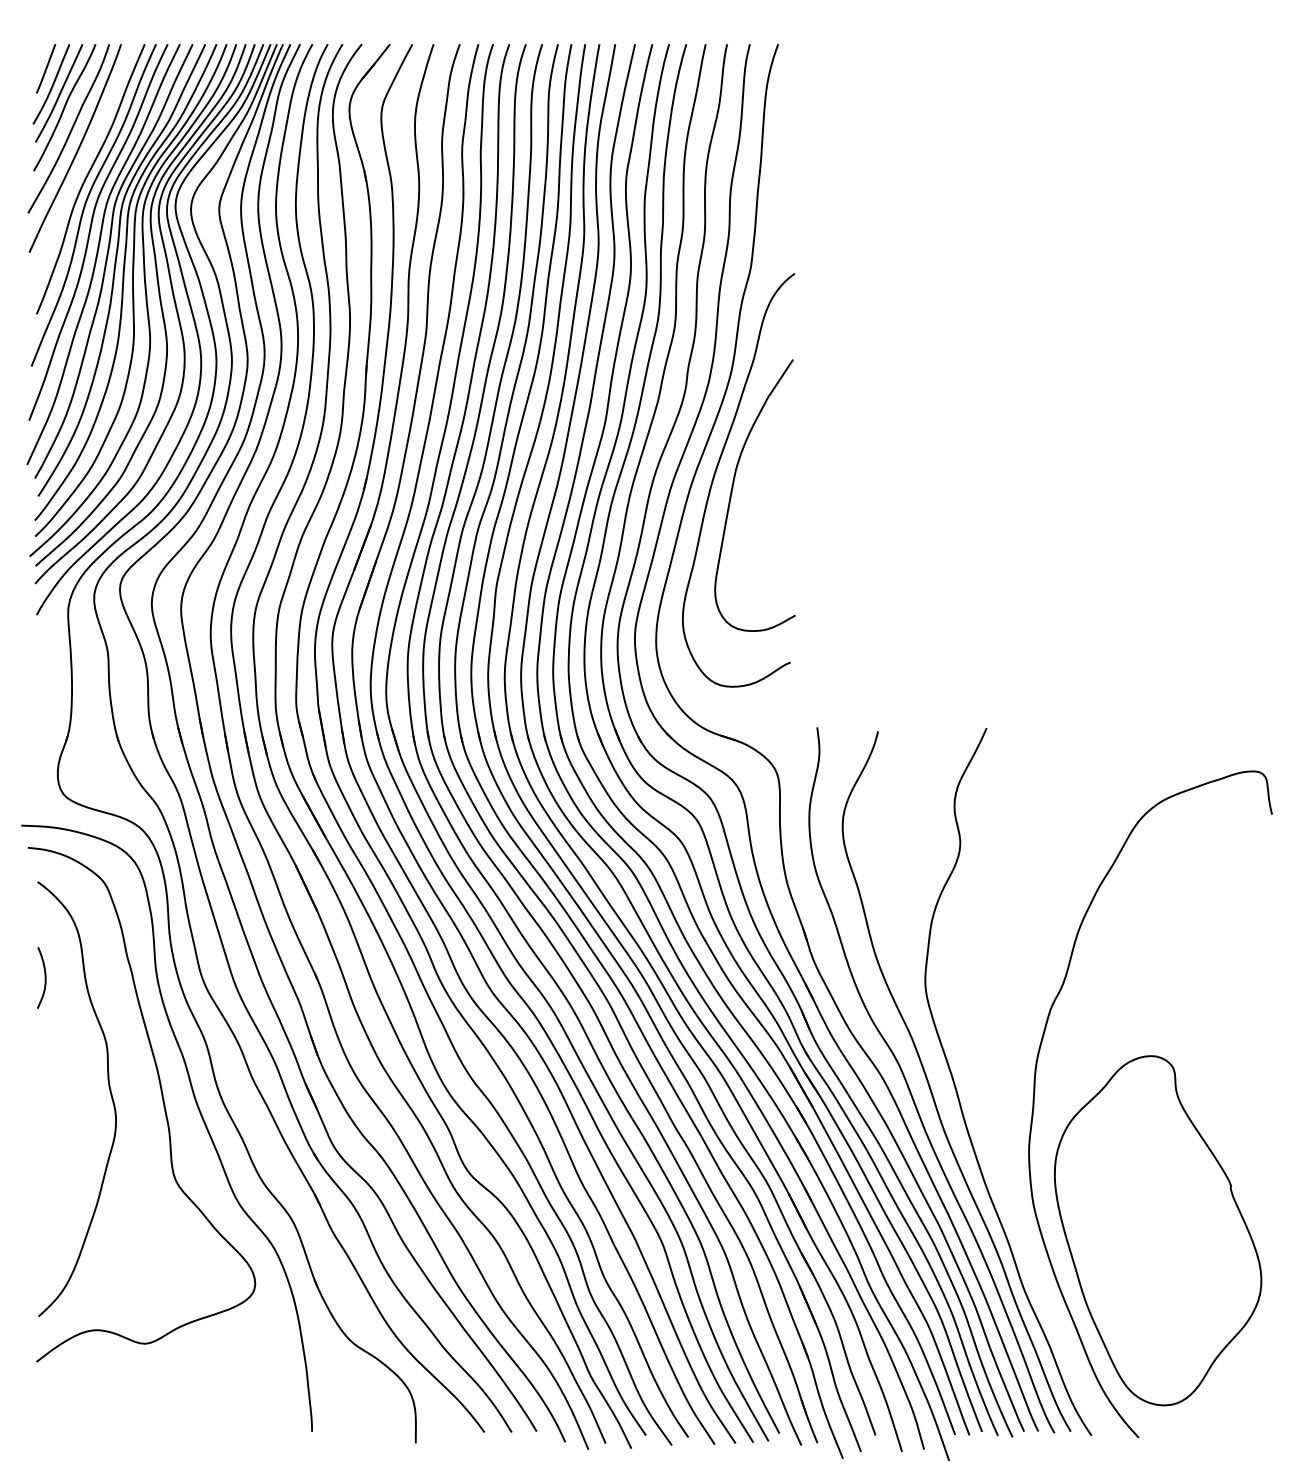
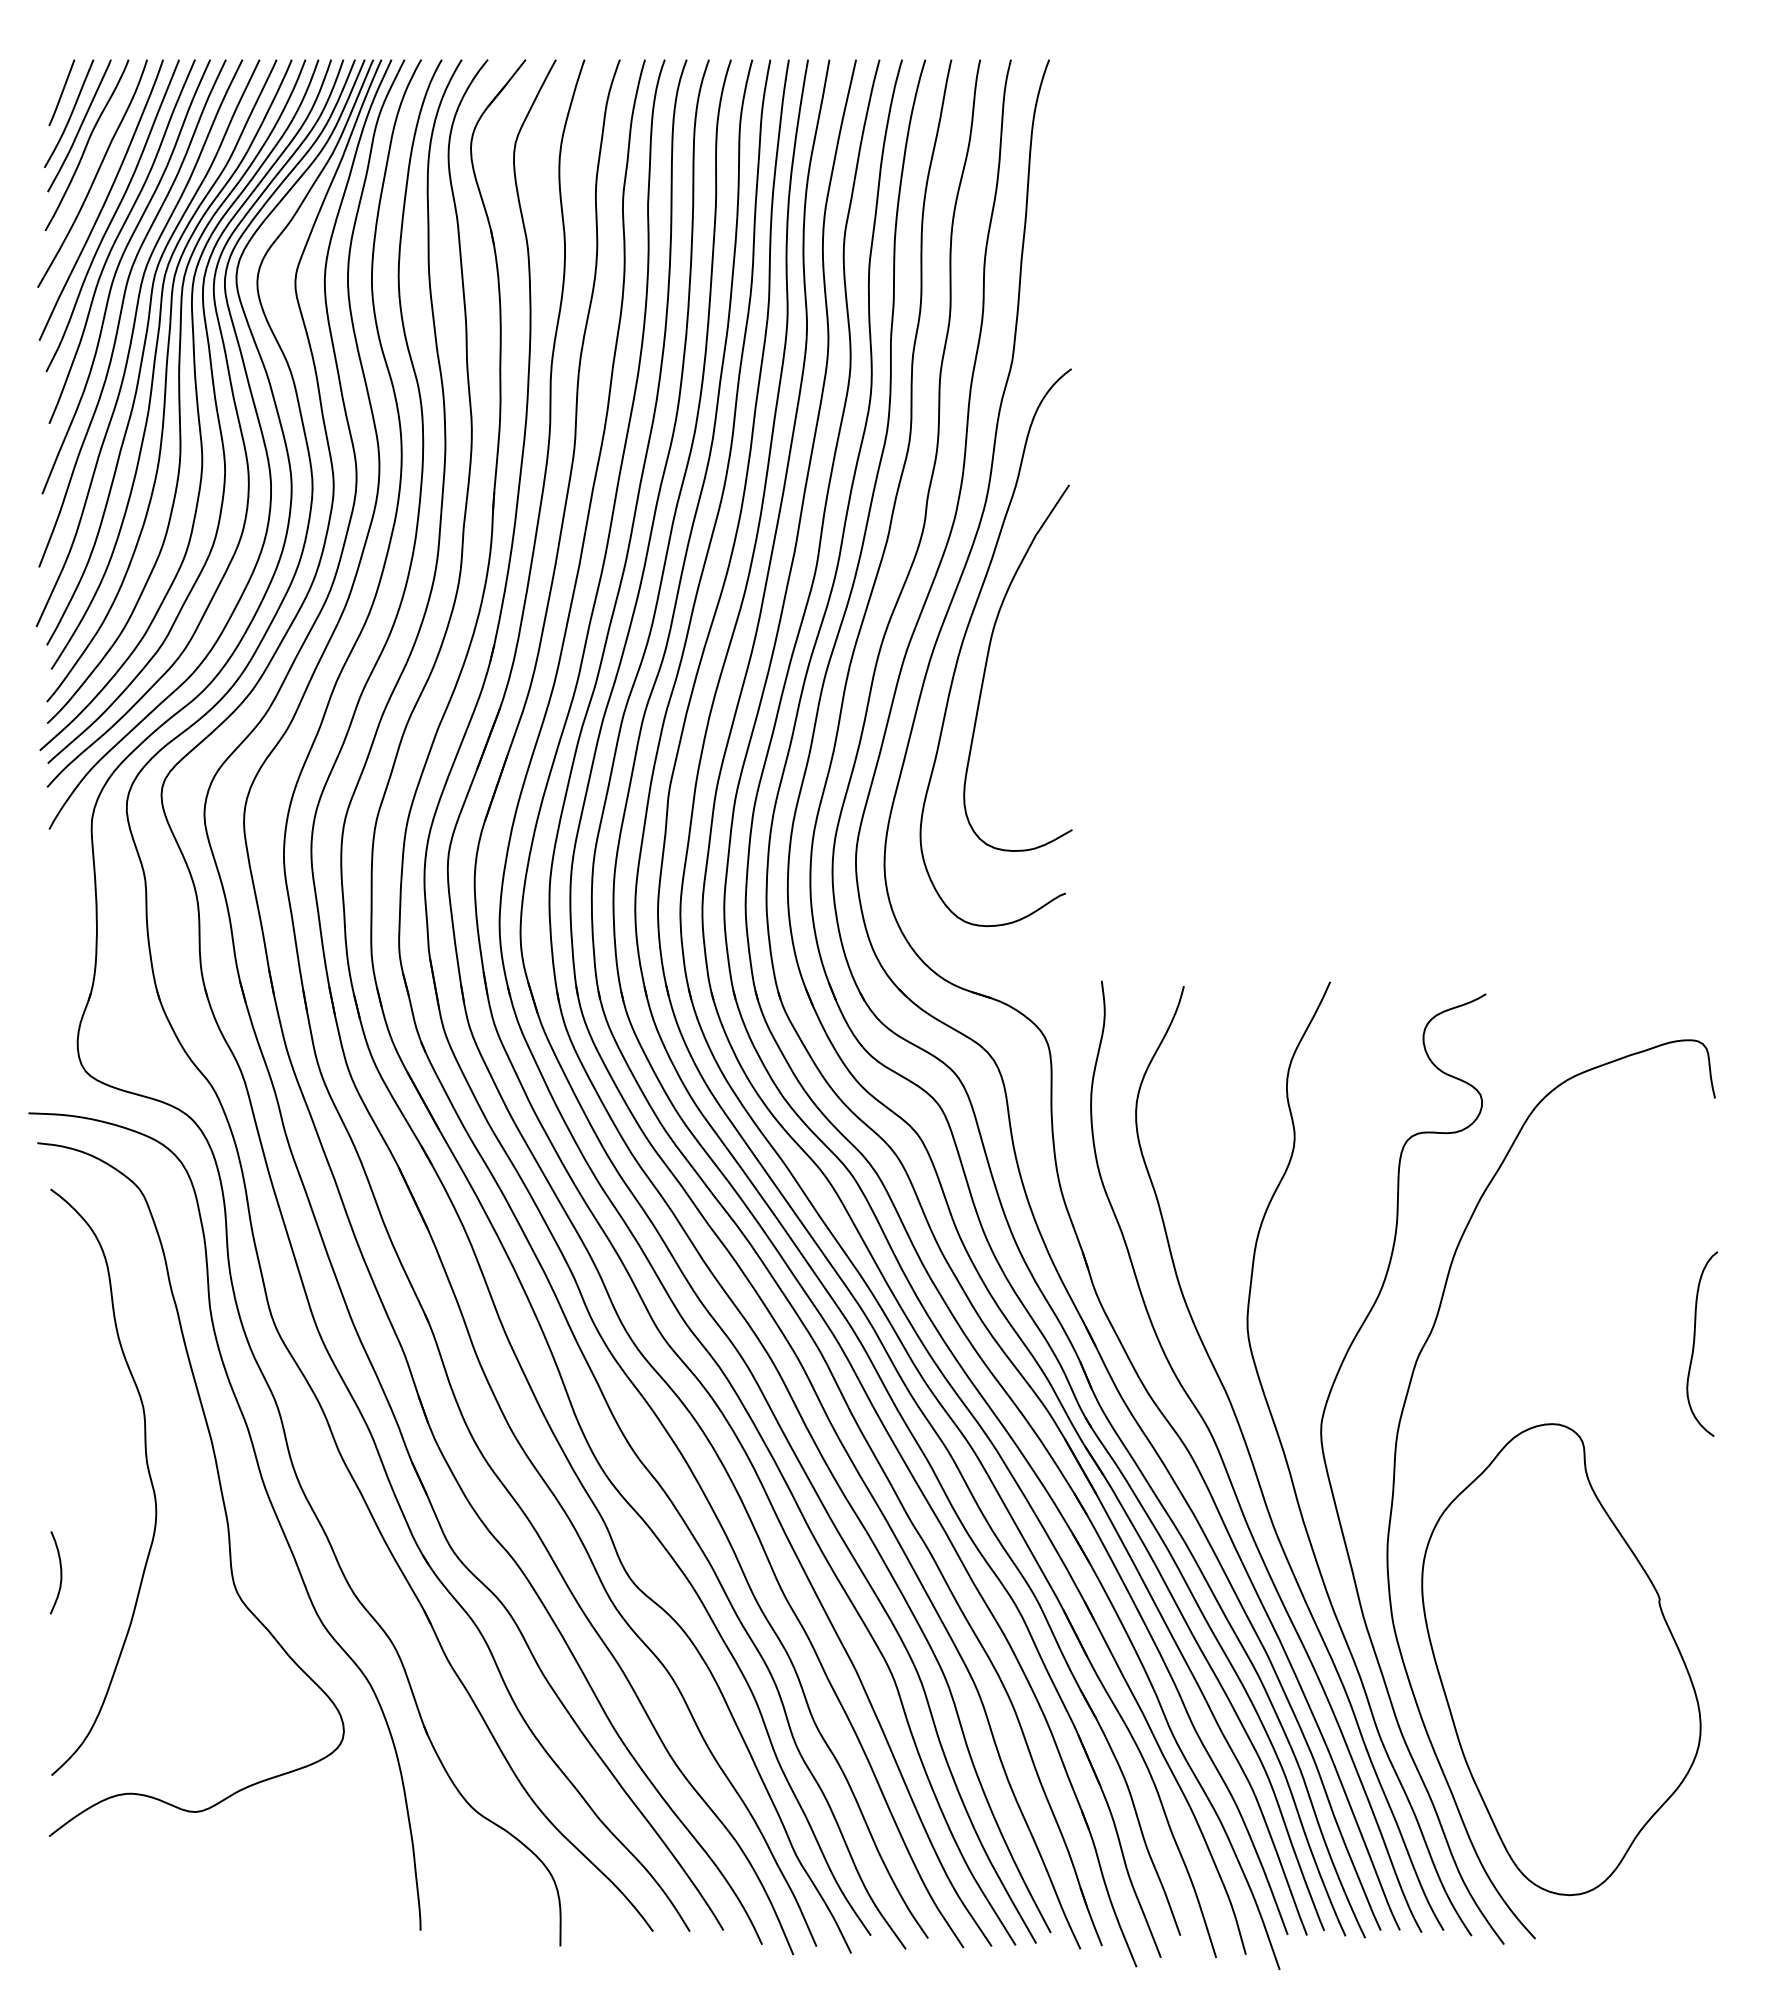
curve: (84, 159) -> (113, 215), added
curve: (45, 977) -> (60, 1572), moved
curve: (1256, 996) -> (1694, 1343), added
curve: (988, 1103) -> (1332, 1488), added

